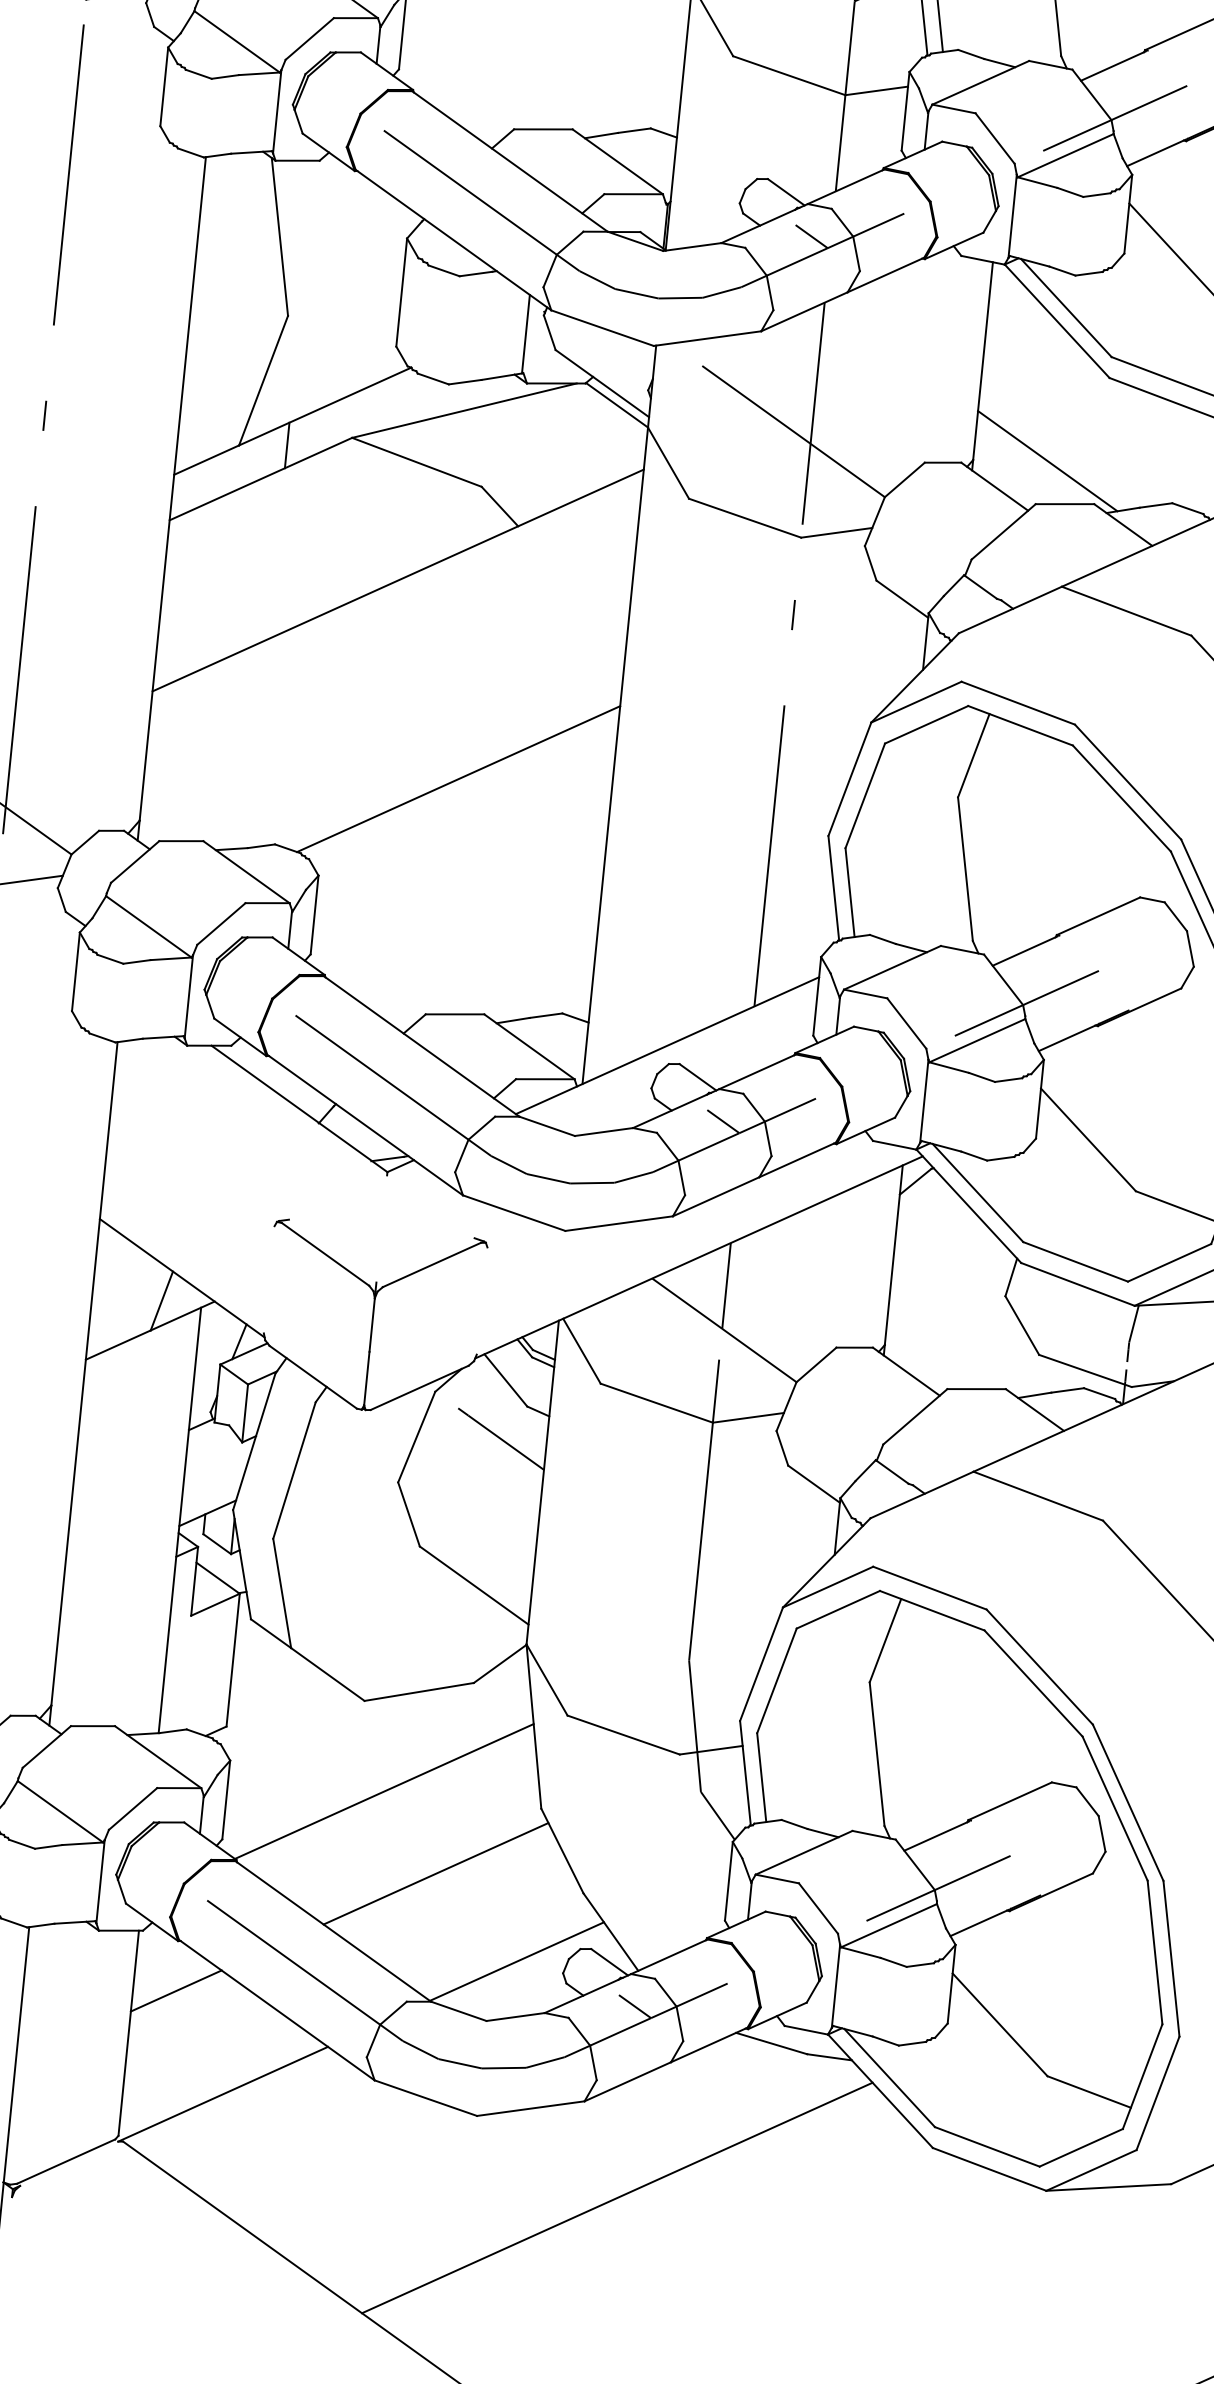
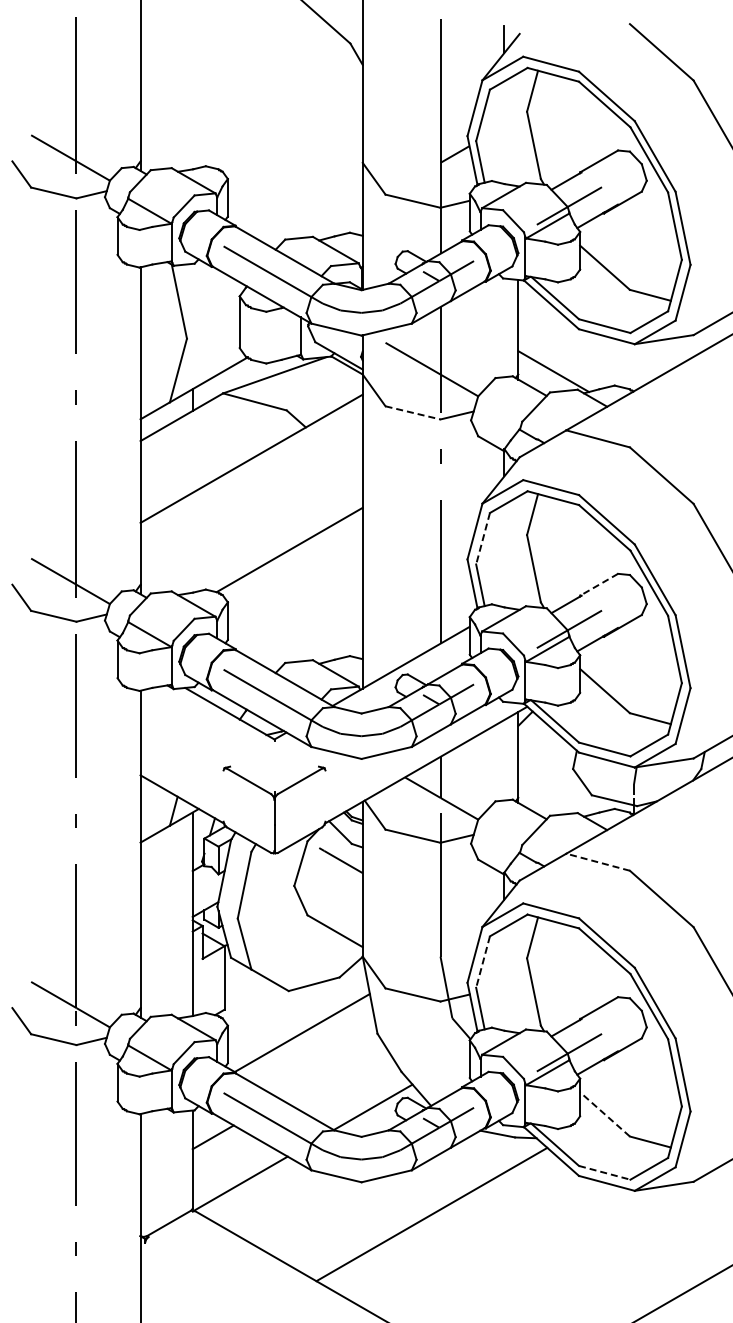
line: (745, 519) -> (413, 413), solid -> dashed
line: (866, 795) -> (483, 538), solid -> dashed
line: (1099, 915) -> (599, 584), solid -> dashed
line: (1039, 1496) -> (598, 862), solid -> dashed
line: (777, 1681) -> (483, 962), solid -> dashed
line: (435, 1873) -> (330, 1069), removed
line: (998, 2024) -> (604, 1114), solid -> dashed
line: (986, 2146) -> (604, 1172), solid -> dashed

